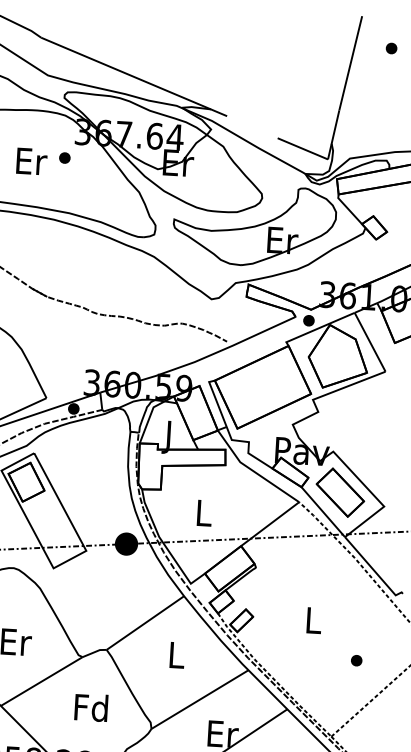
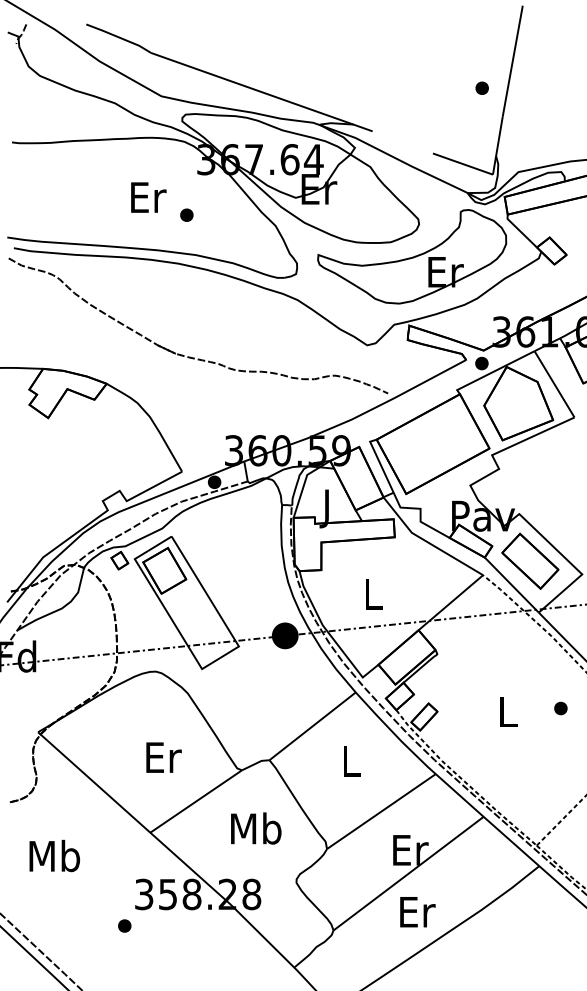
part: (391, 47) -> (481, 87), moved
part: (64, 157) -> (186, 214), moved
part: (356, 660) -> (560, 708), moved
text: (92, 707) -> (256, 828), Fd -> Mb

